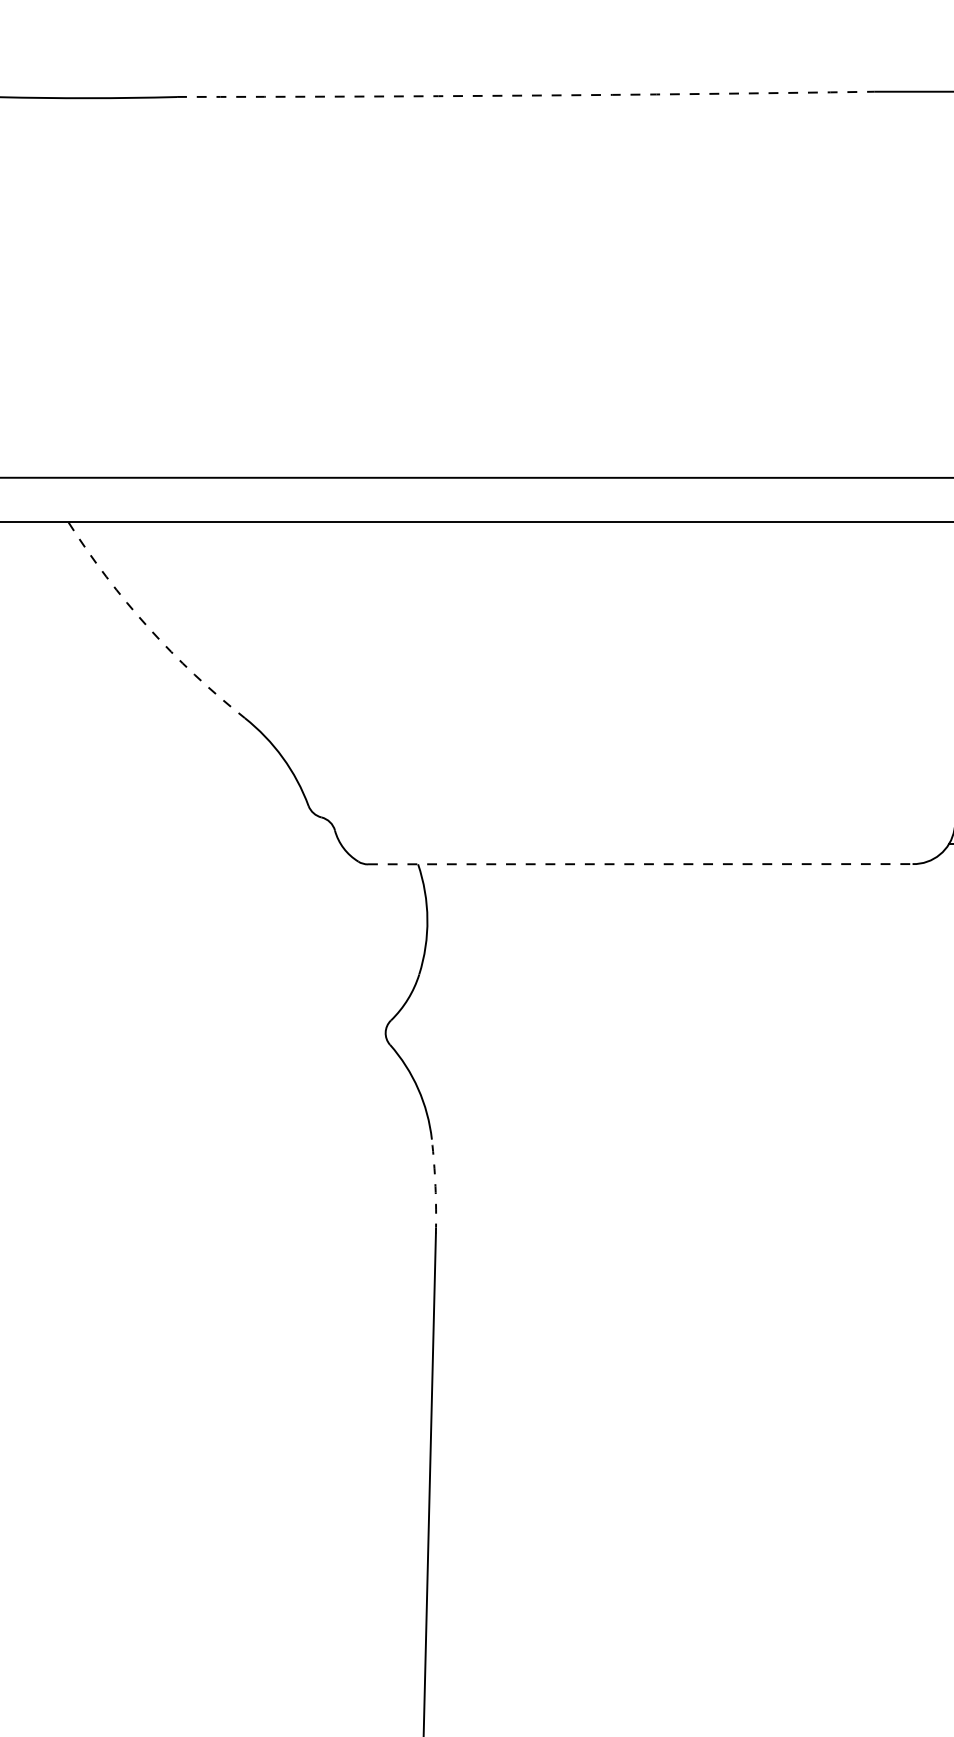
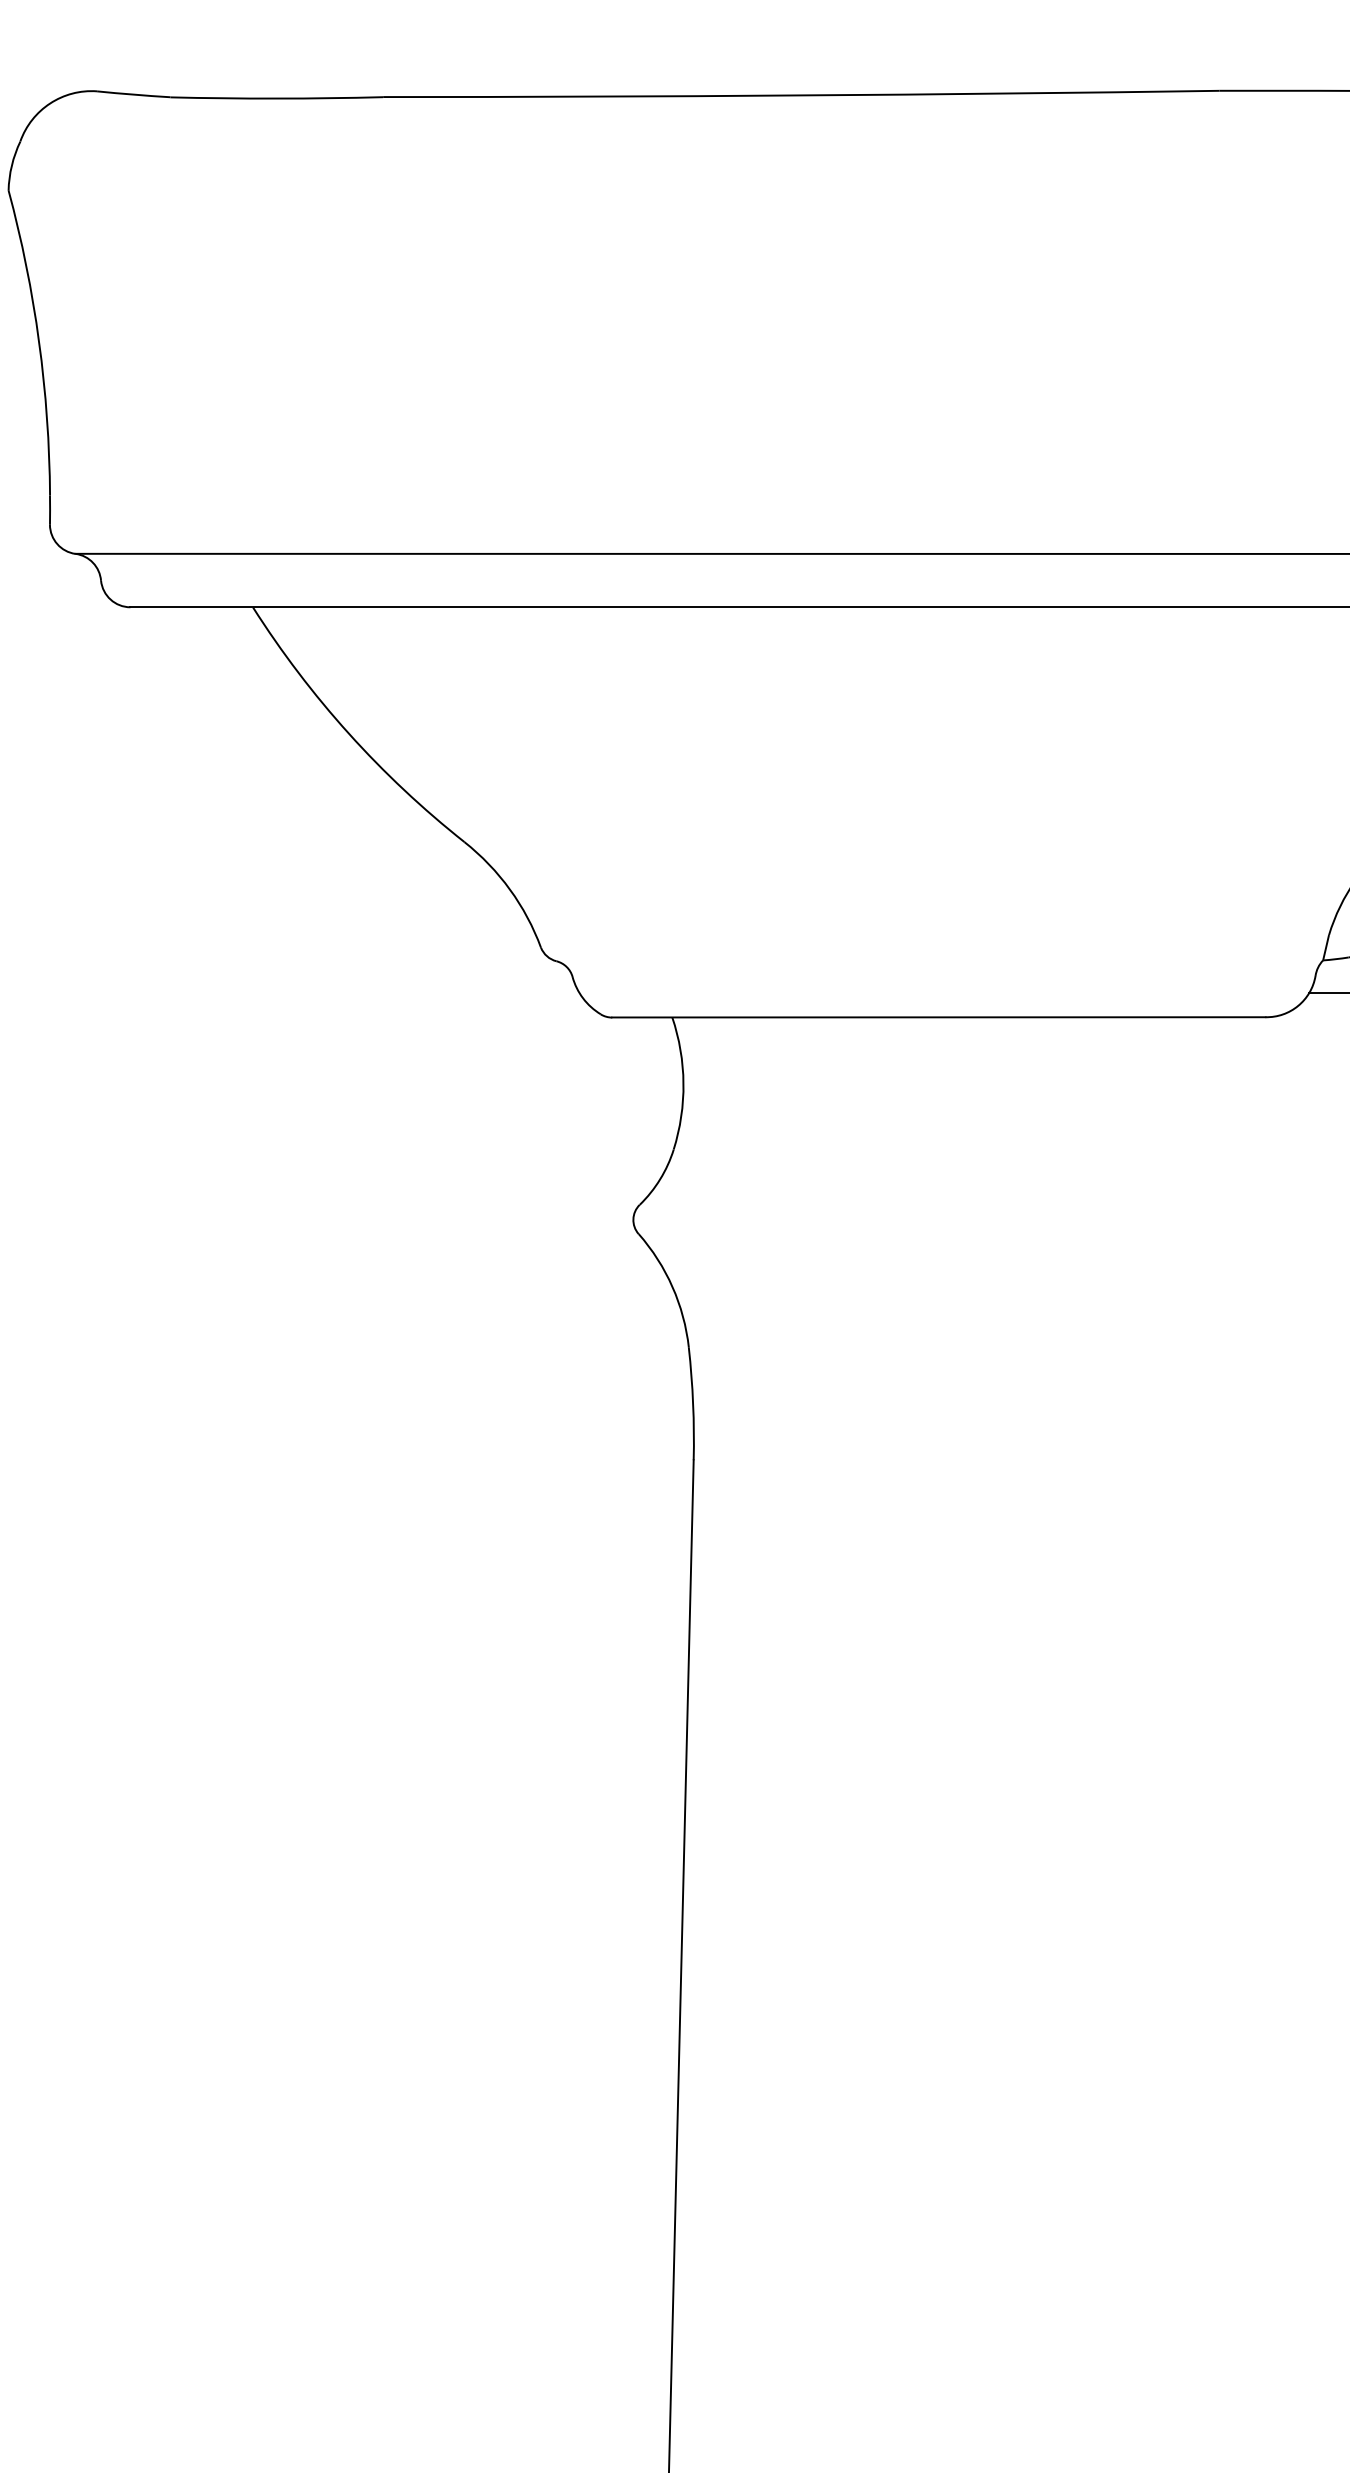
arc: (525, 95) -> (801, 95), dashed -> solid
arc: (148, 627) -> (348, 733), dashed -> solid
line: (640, 864) -> (938, 1017), dashed -> solid
arc: (435, 1186) -> (693, 1403), dashed -> solid

